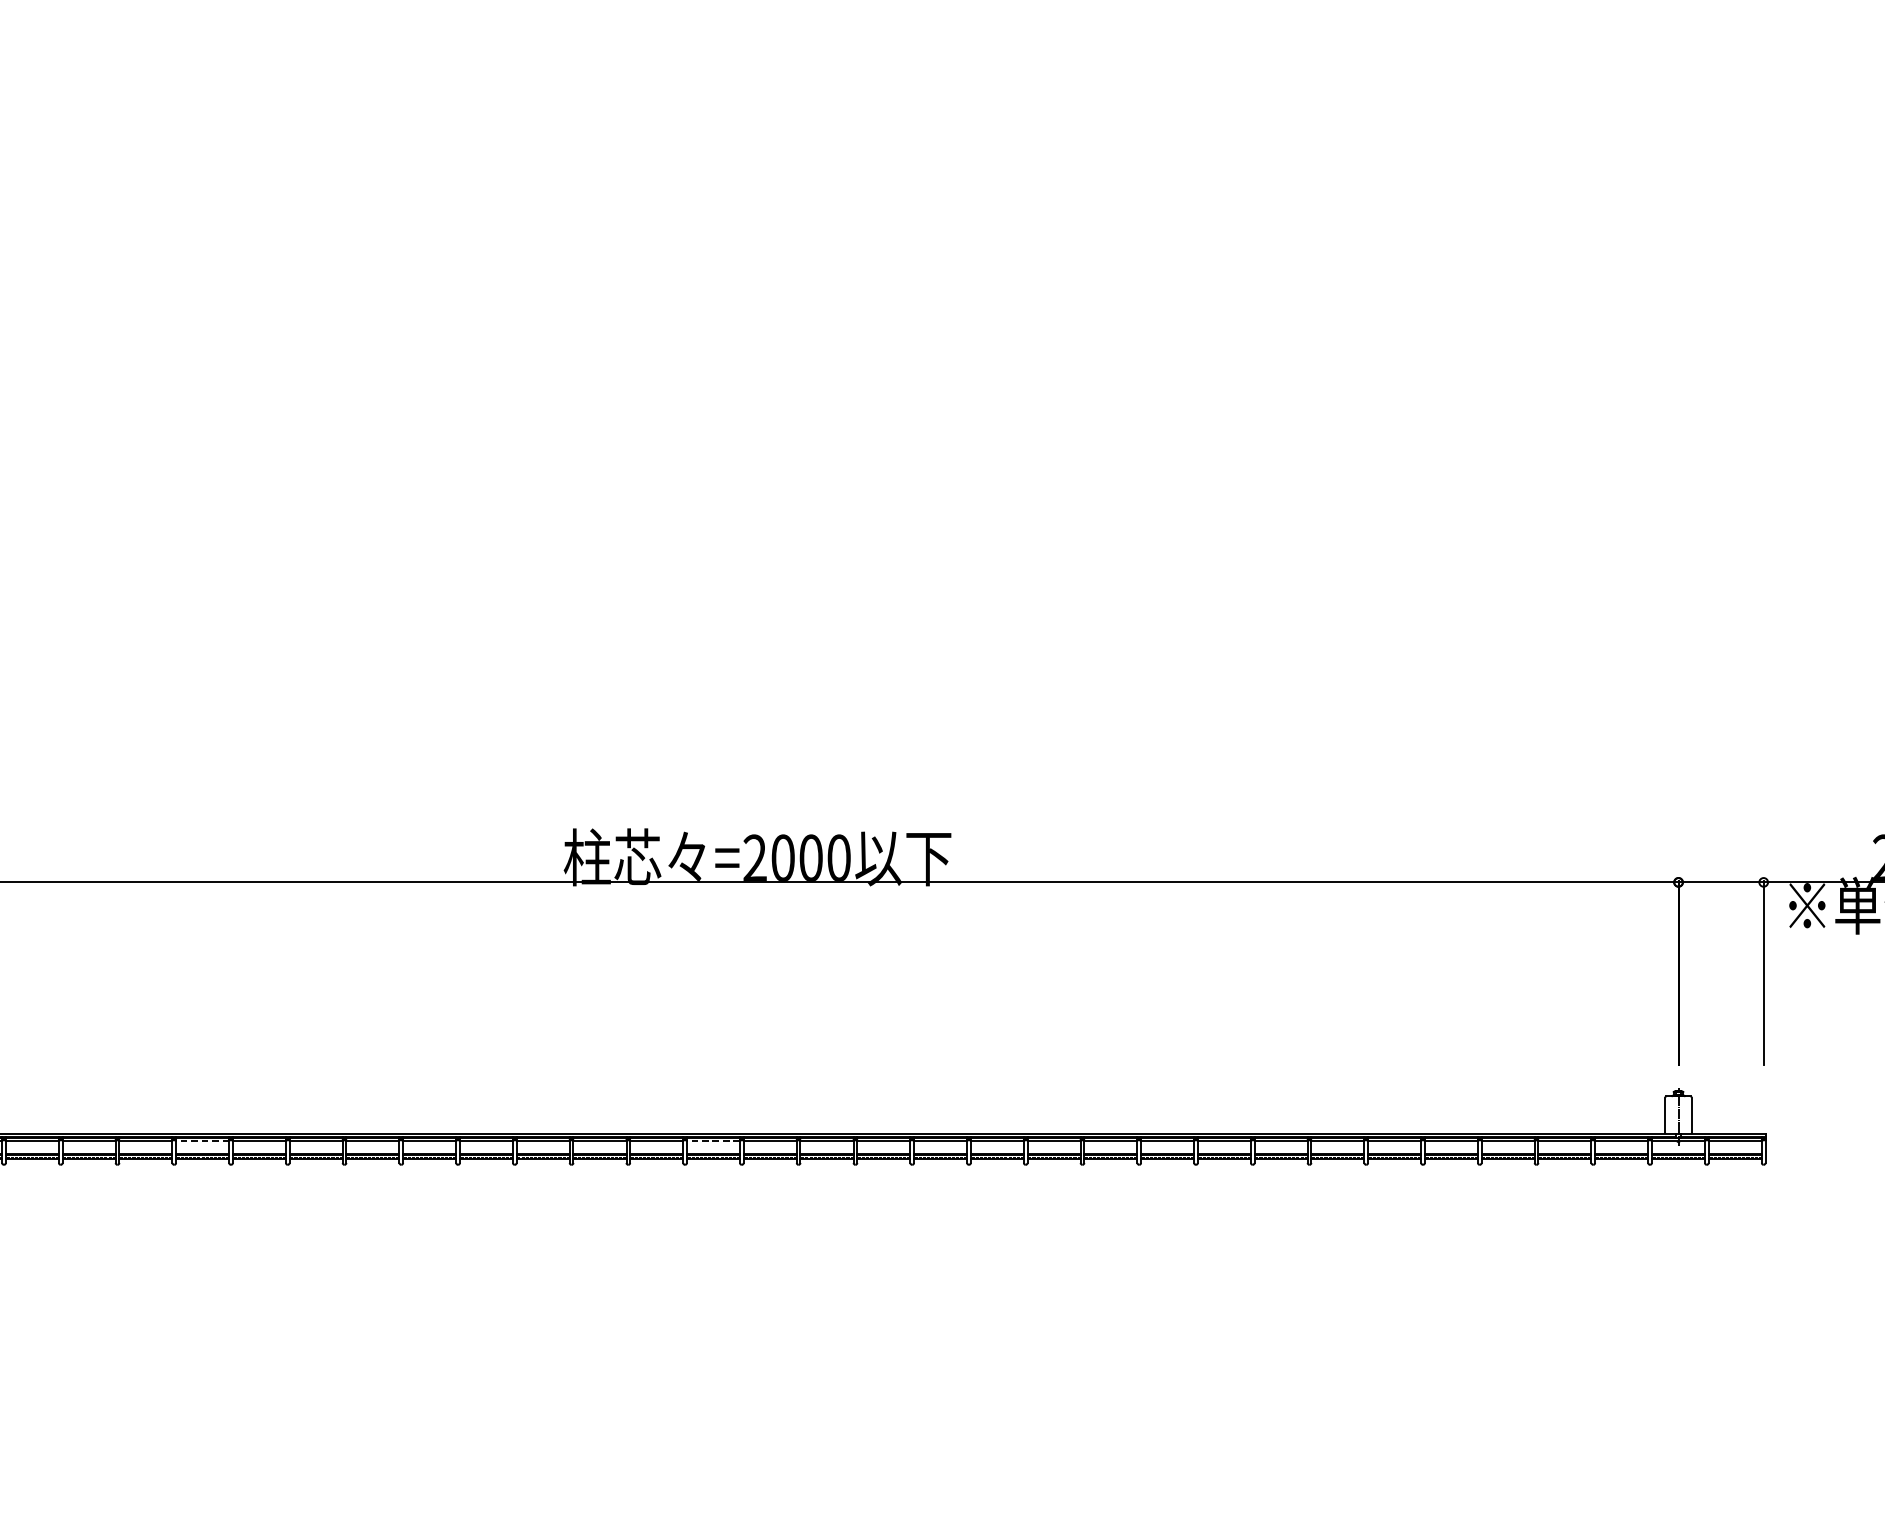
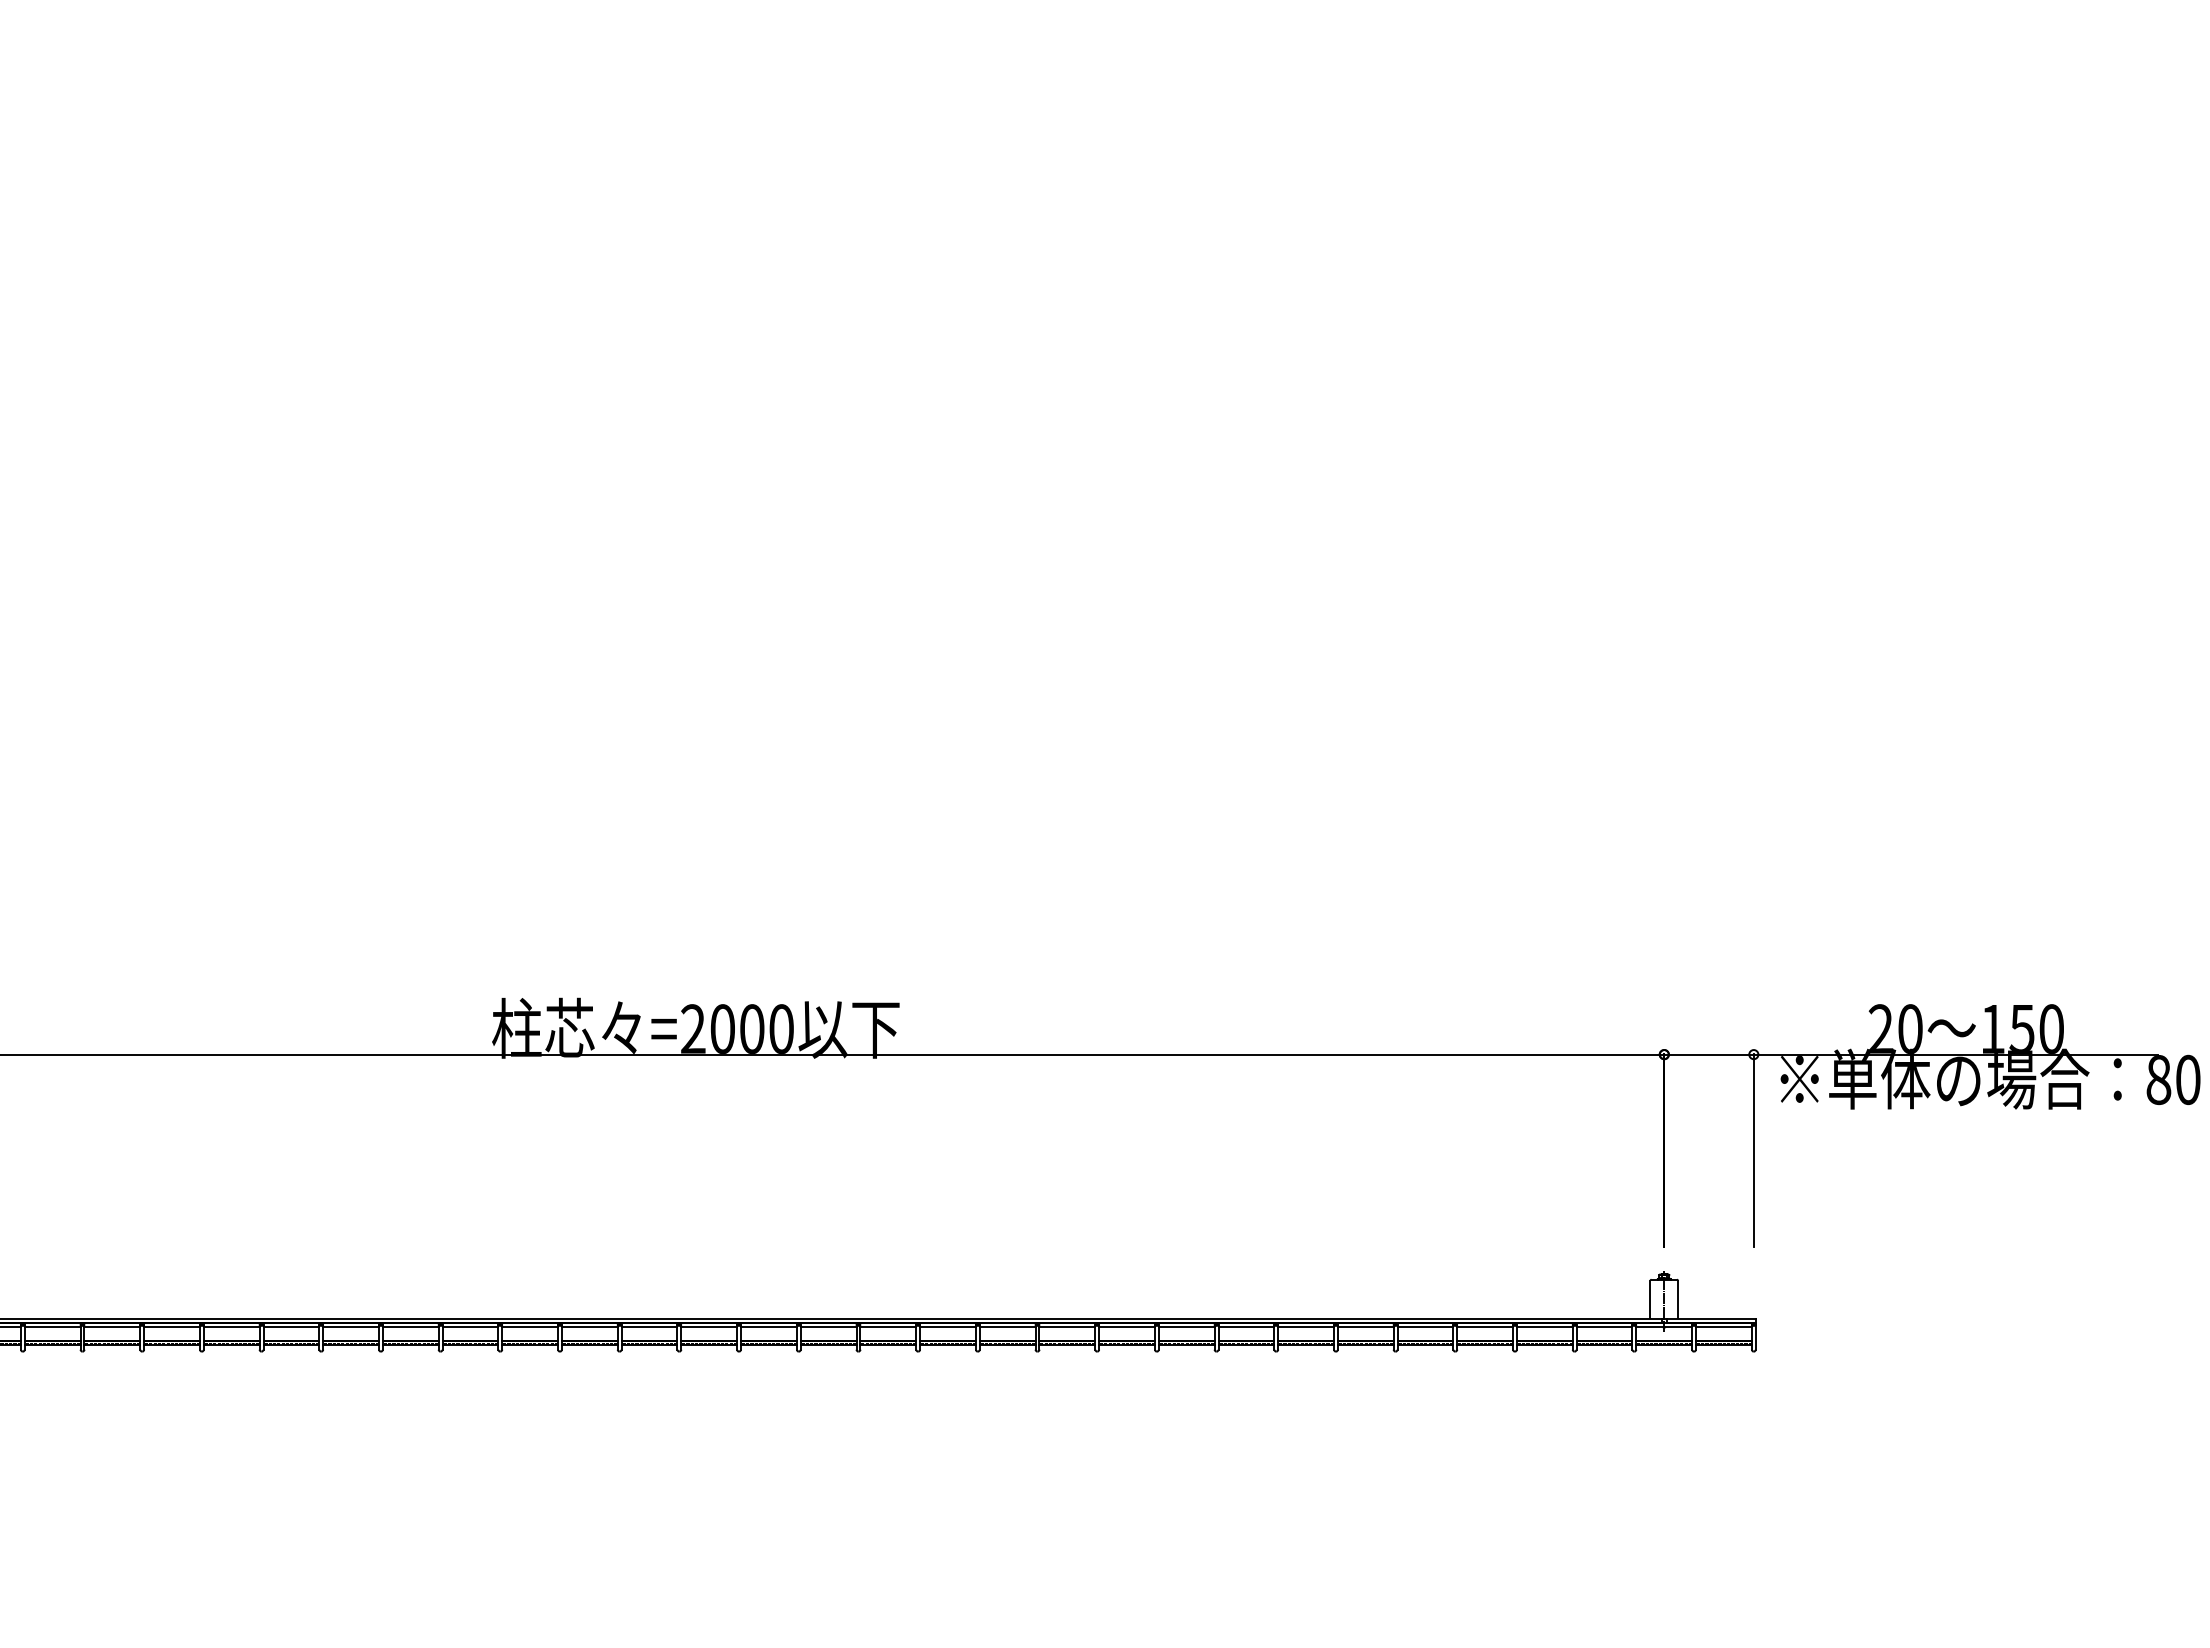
line: (202, 1141) -> (112, 1327), dashed -> solid
line: (713, 1141) -> (649, 1327), dashed -> solid

